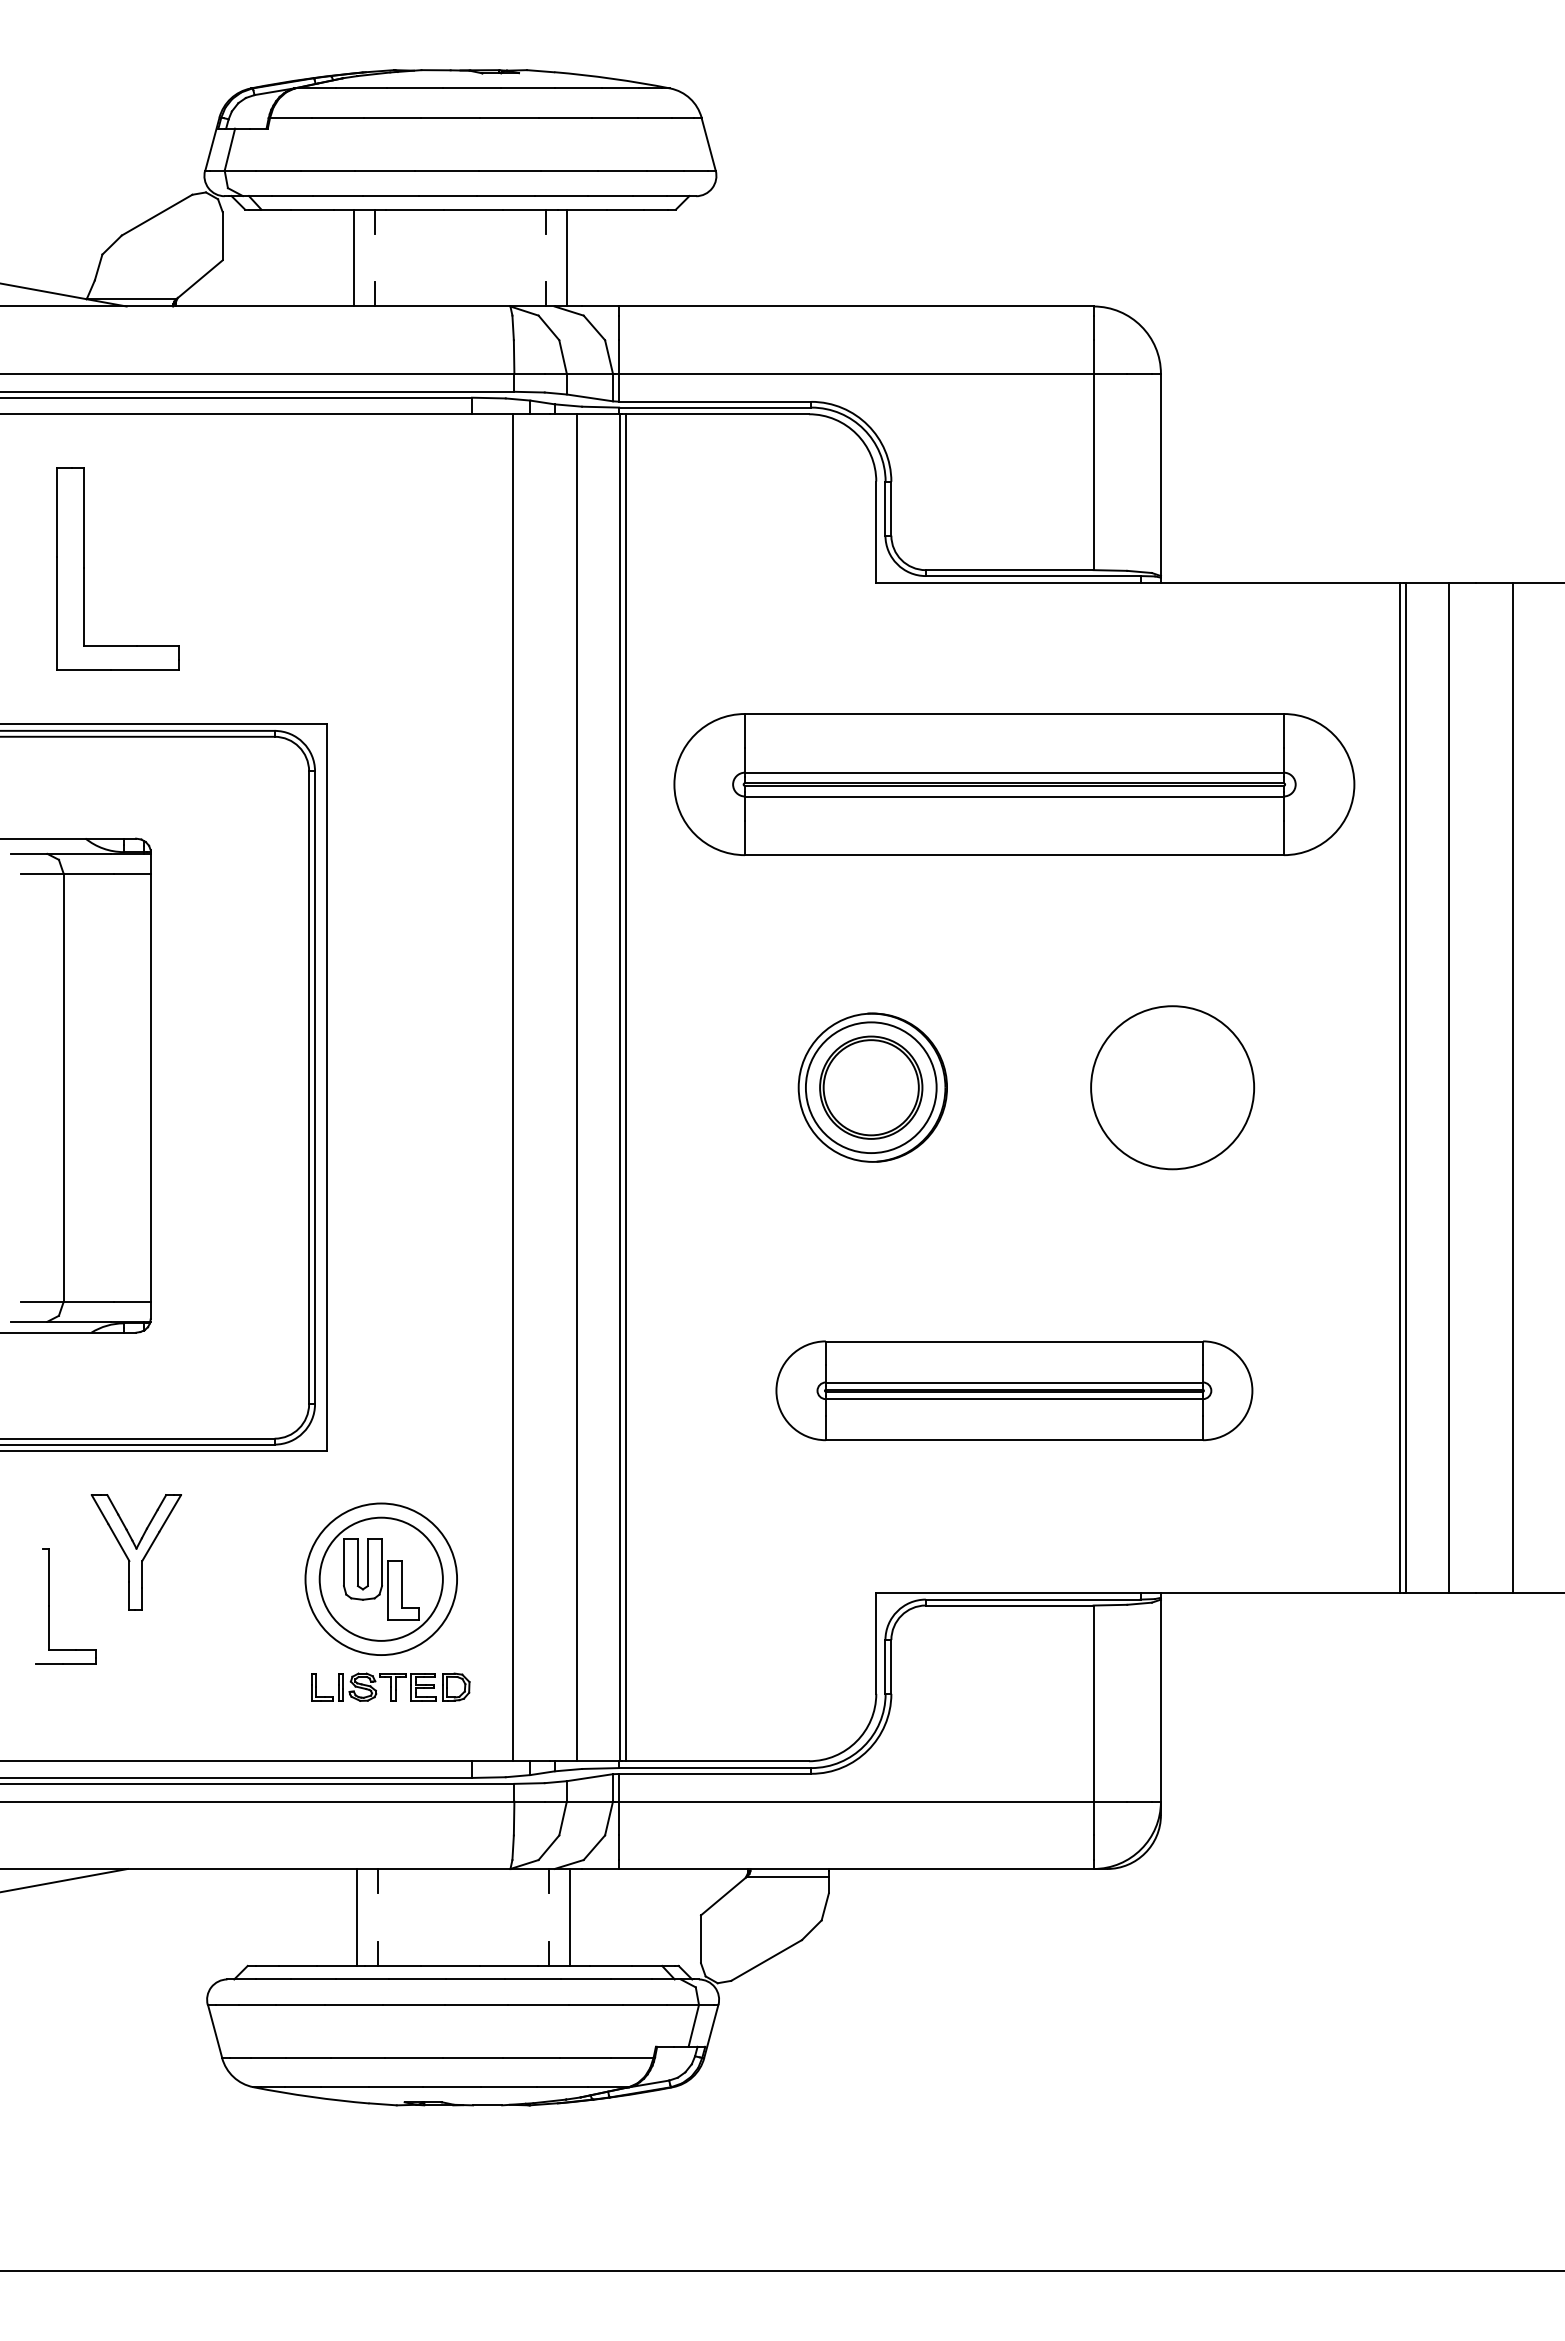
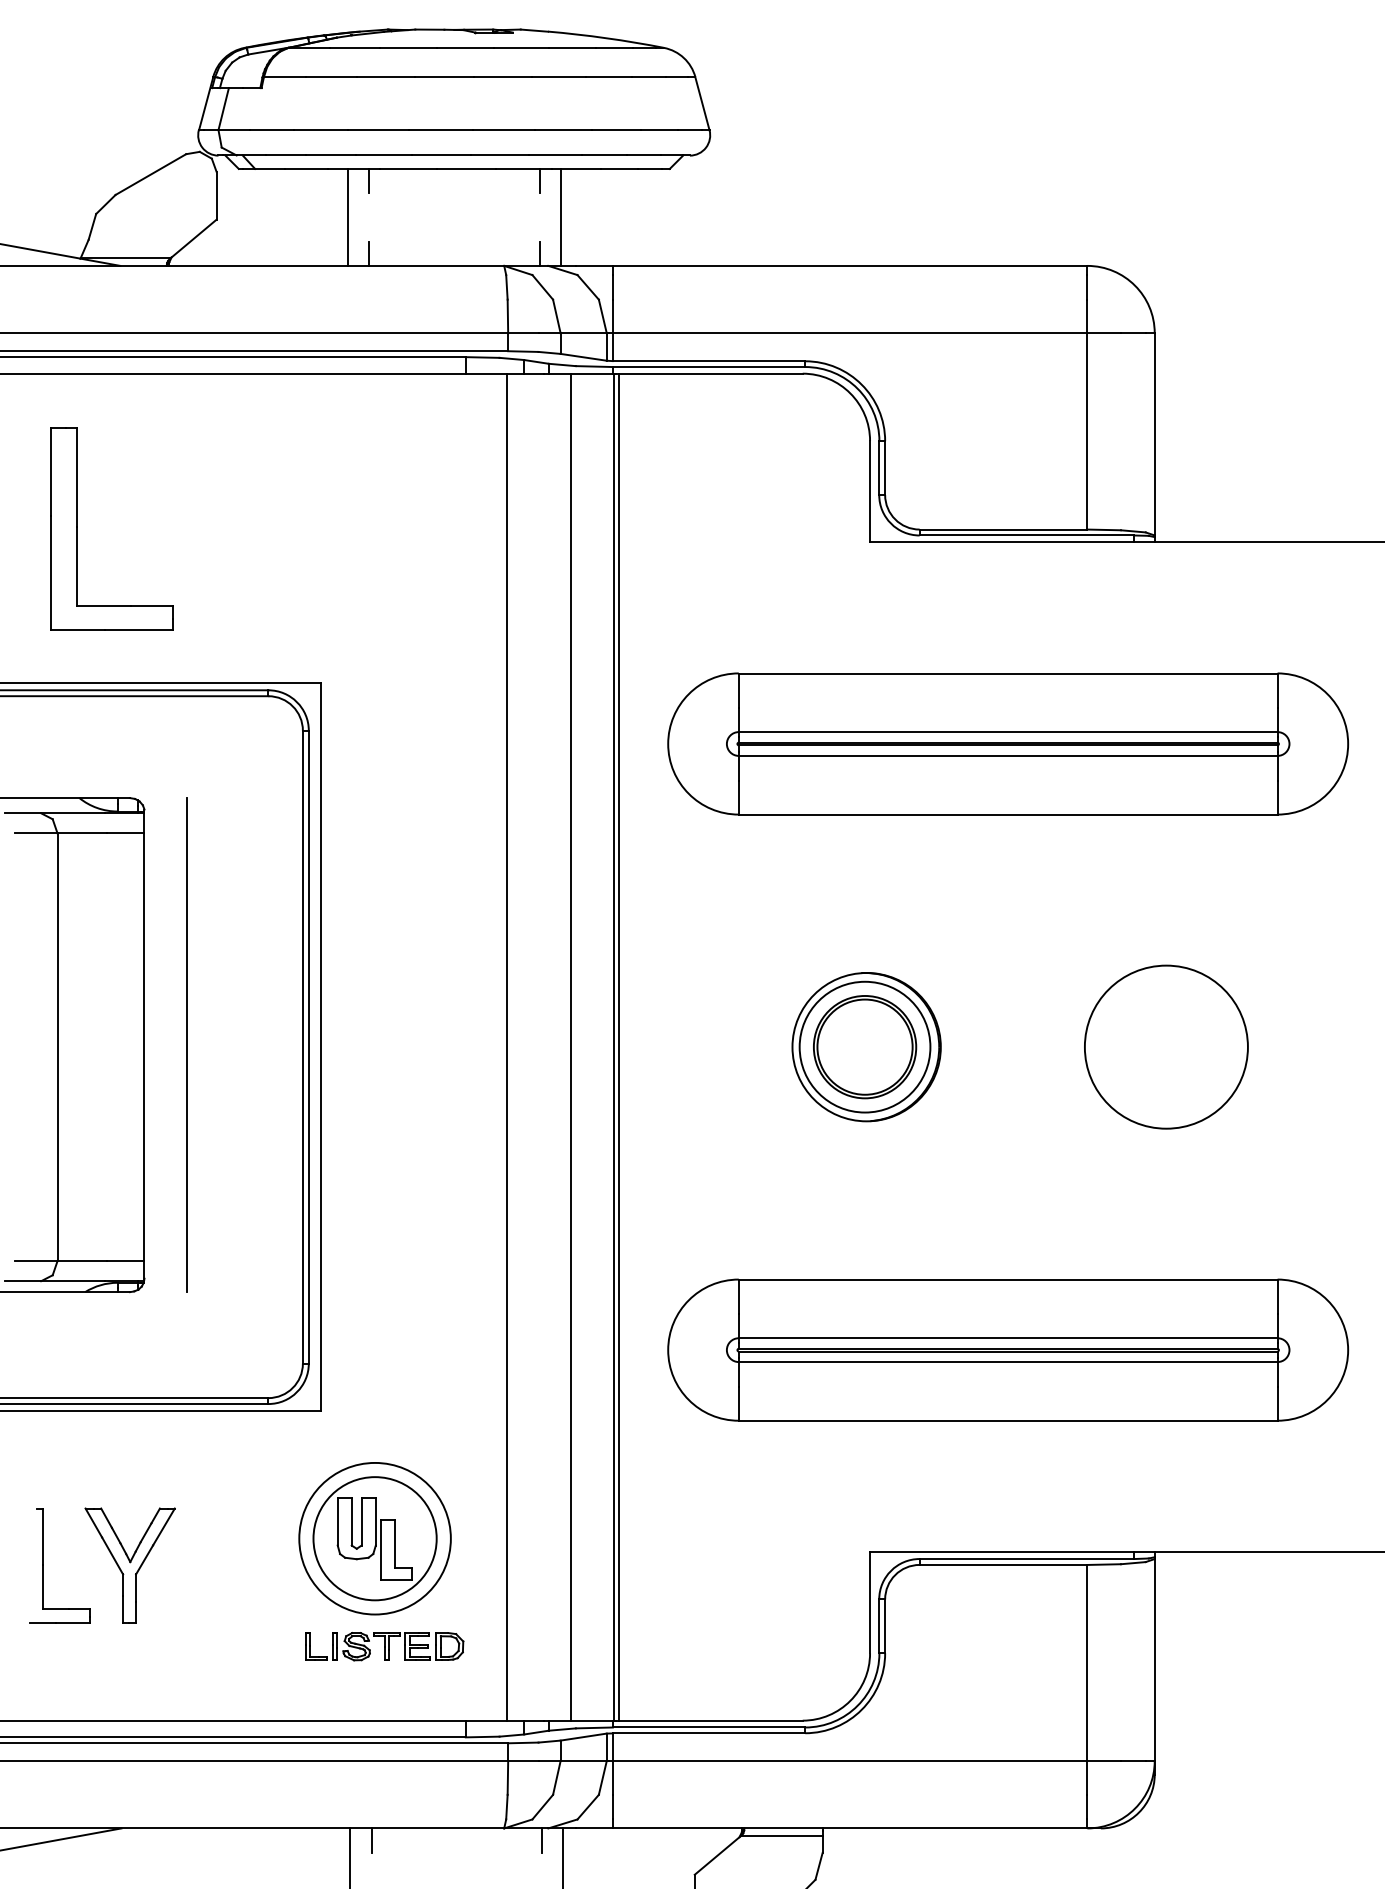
line: (193, 1085) -> (187, 1044), added
part: (1014, 1390) -> (1008, 1349), size x1.43
part: (135, 1552) -> (129, 1565), moved

